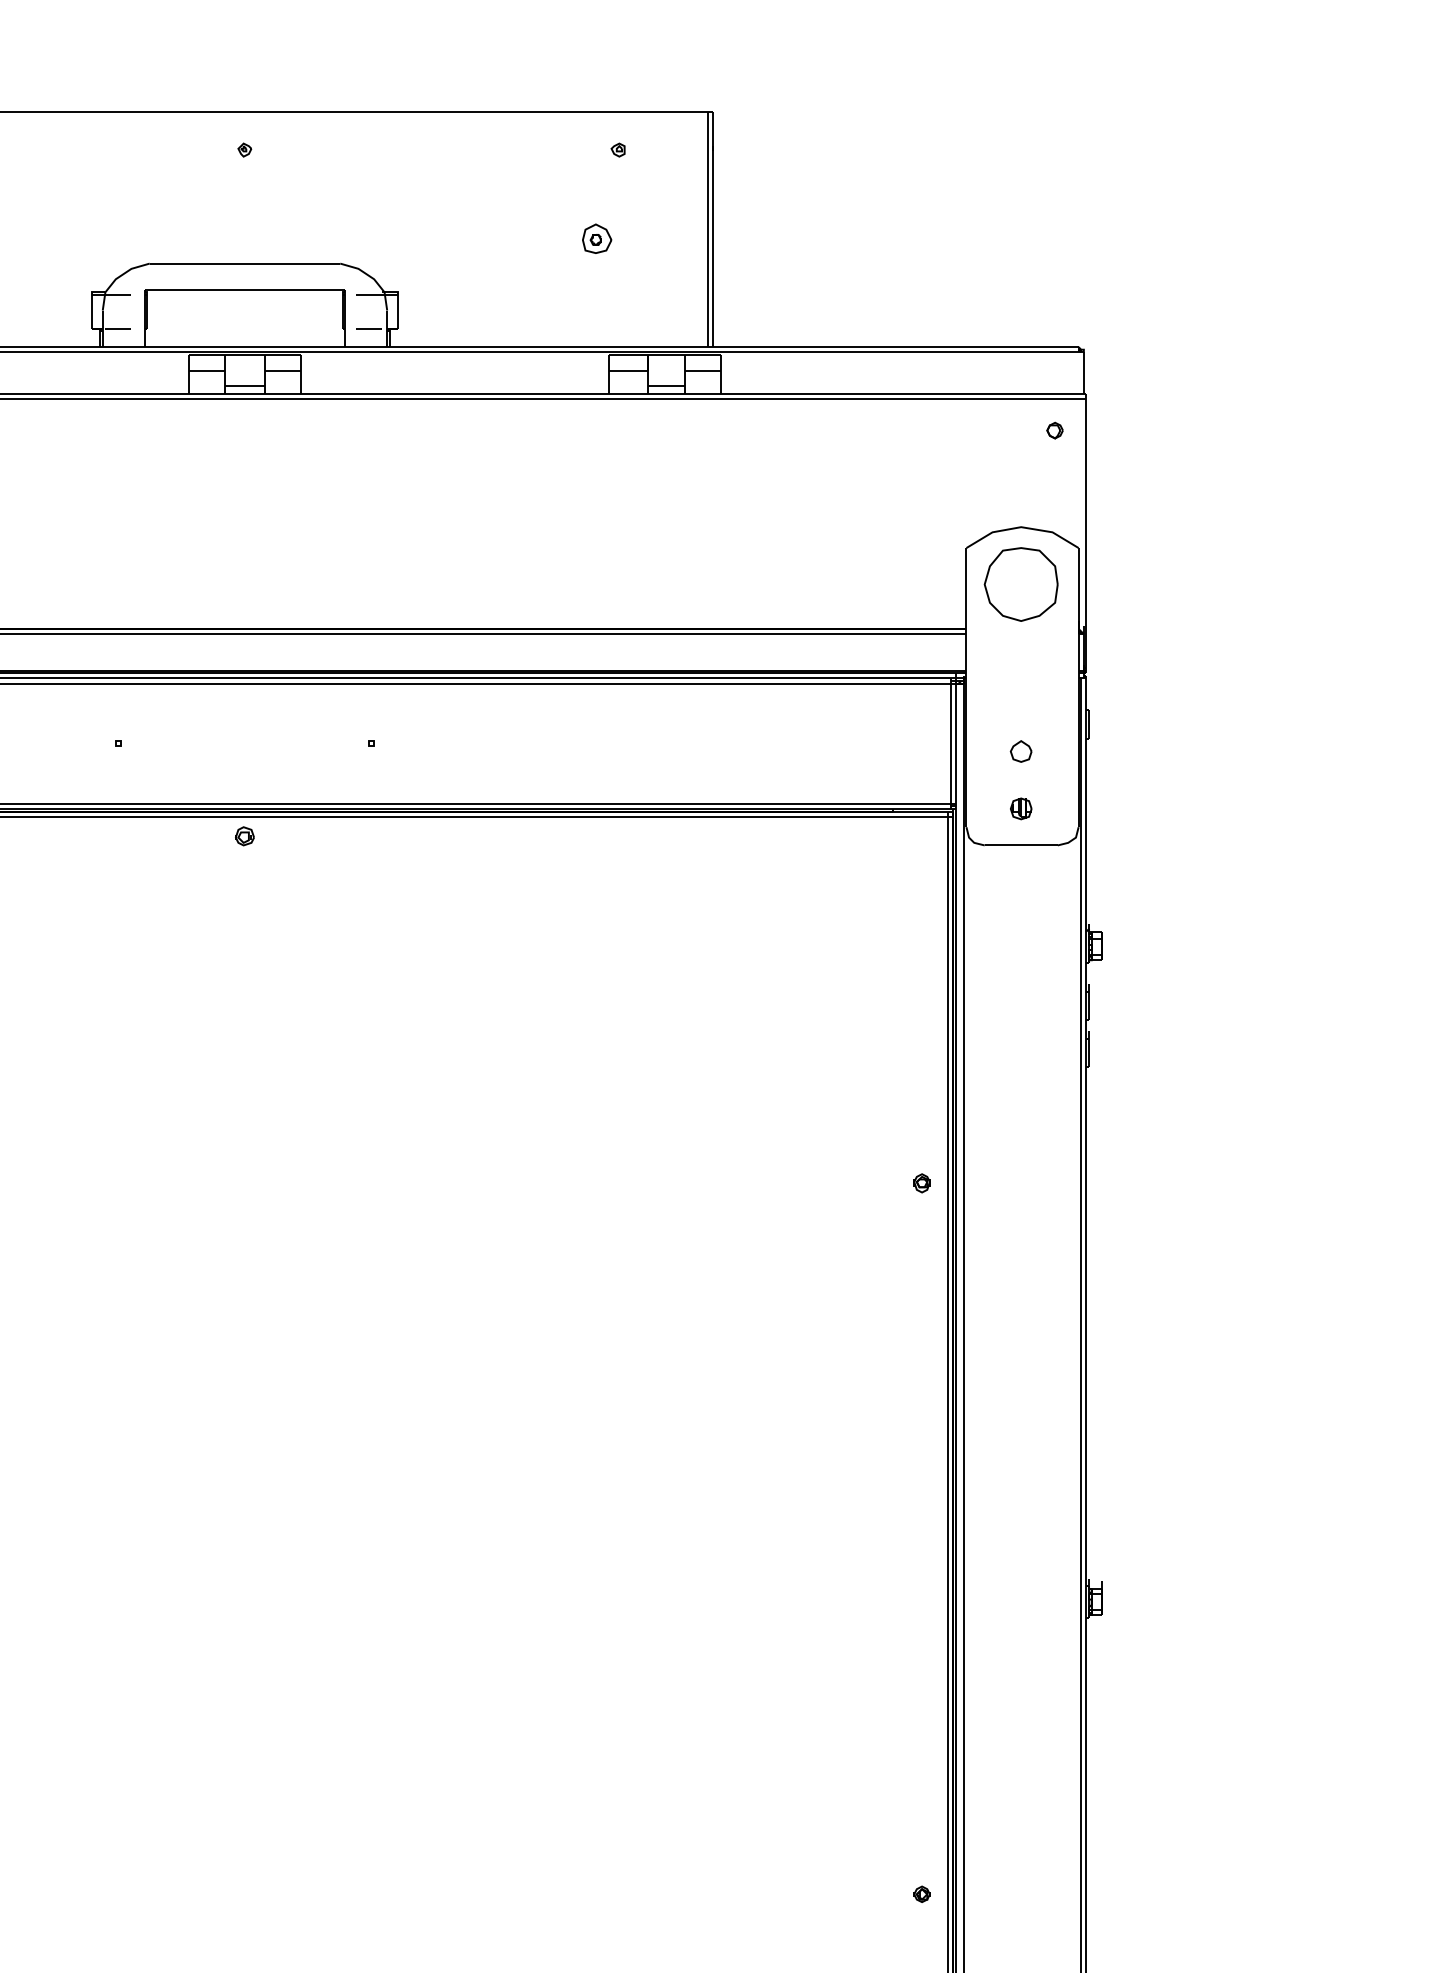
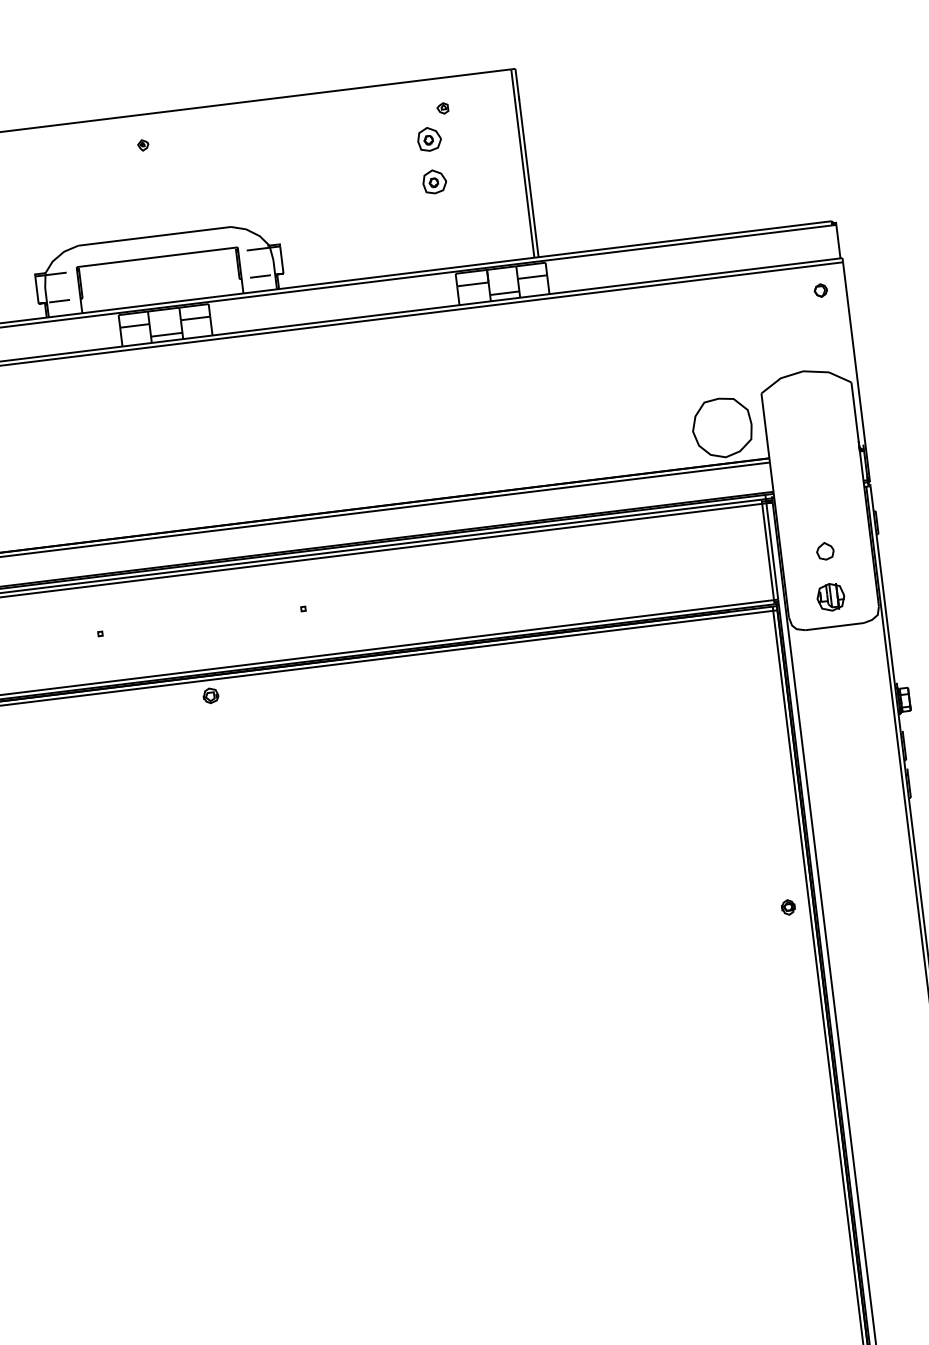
part: (597, 185) -> (429, 138), added
part: (1020, 584) -> (721, 428), moved
part: (1021, 808) -> (831, 596), size x1.6

